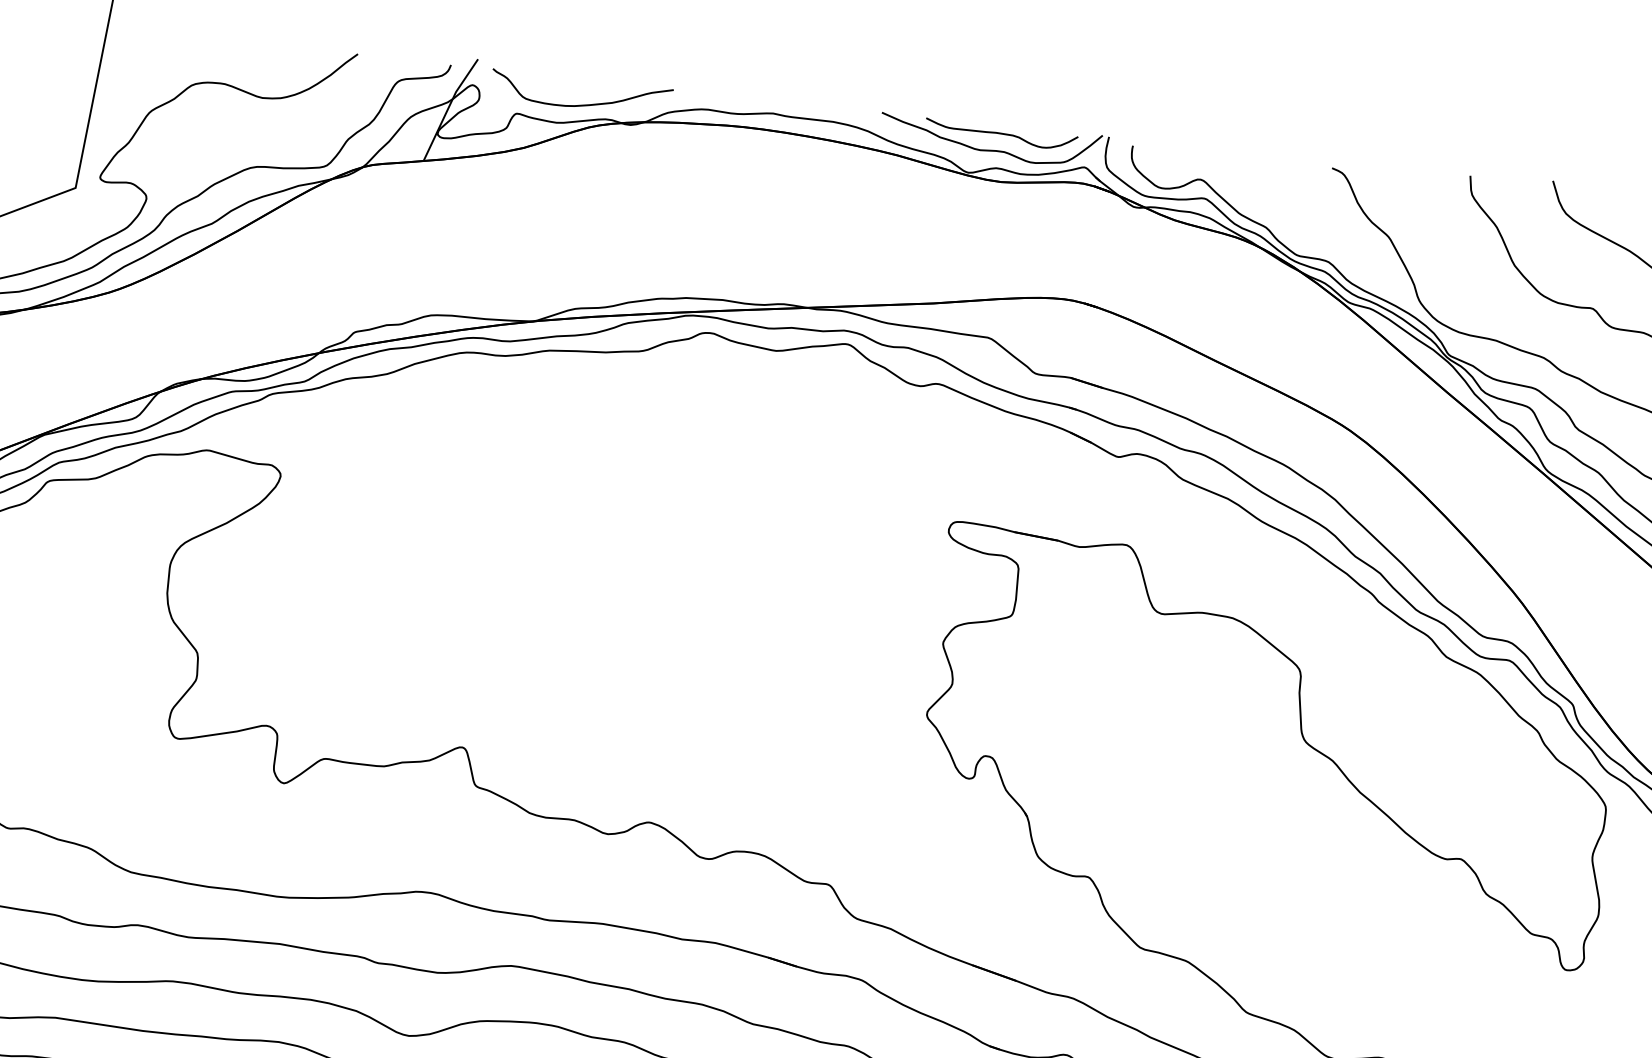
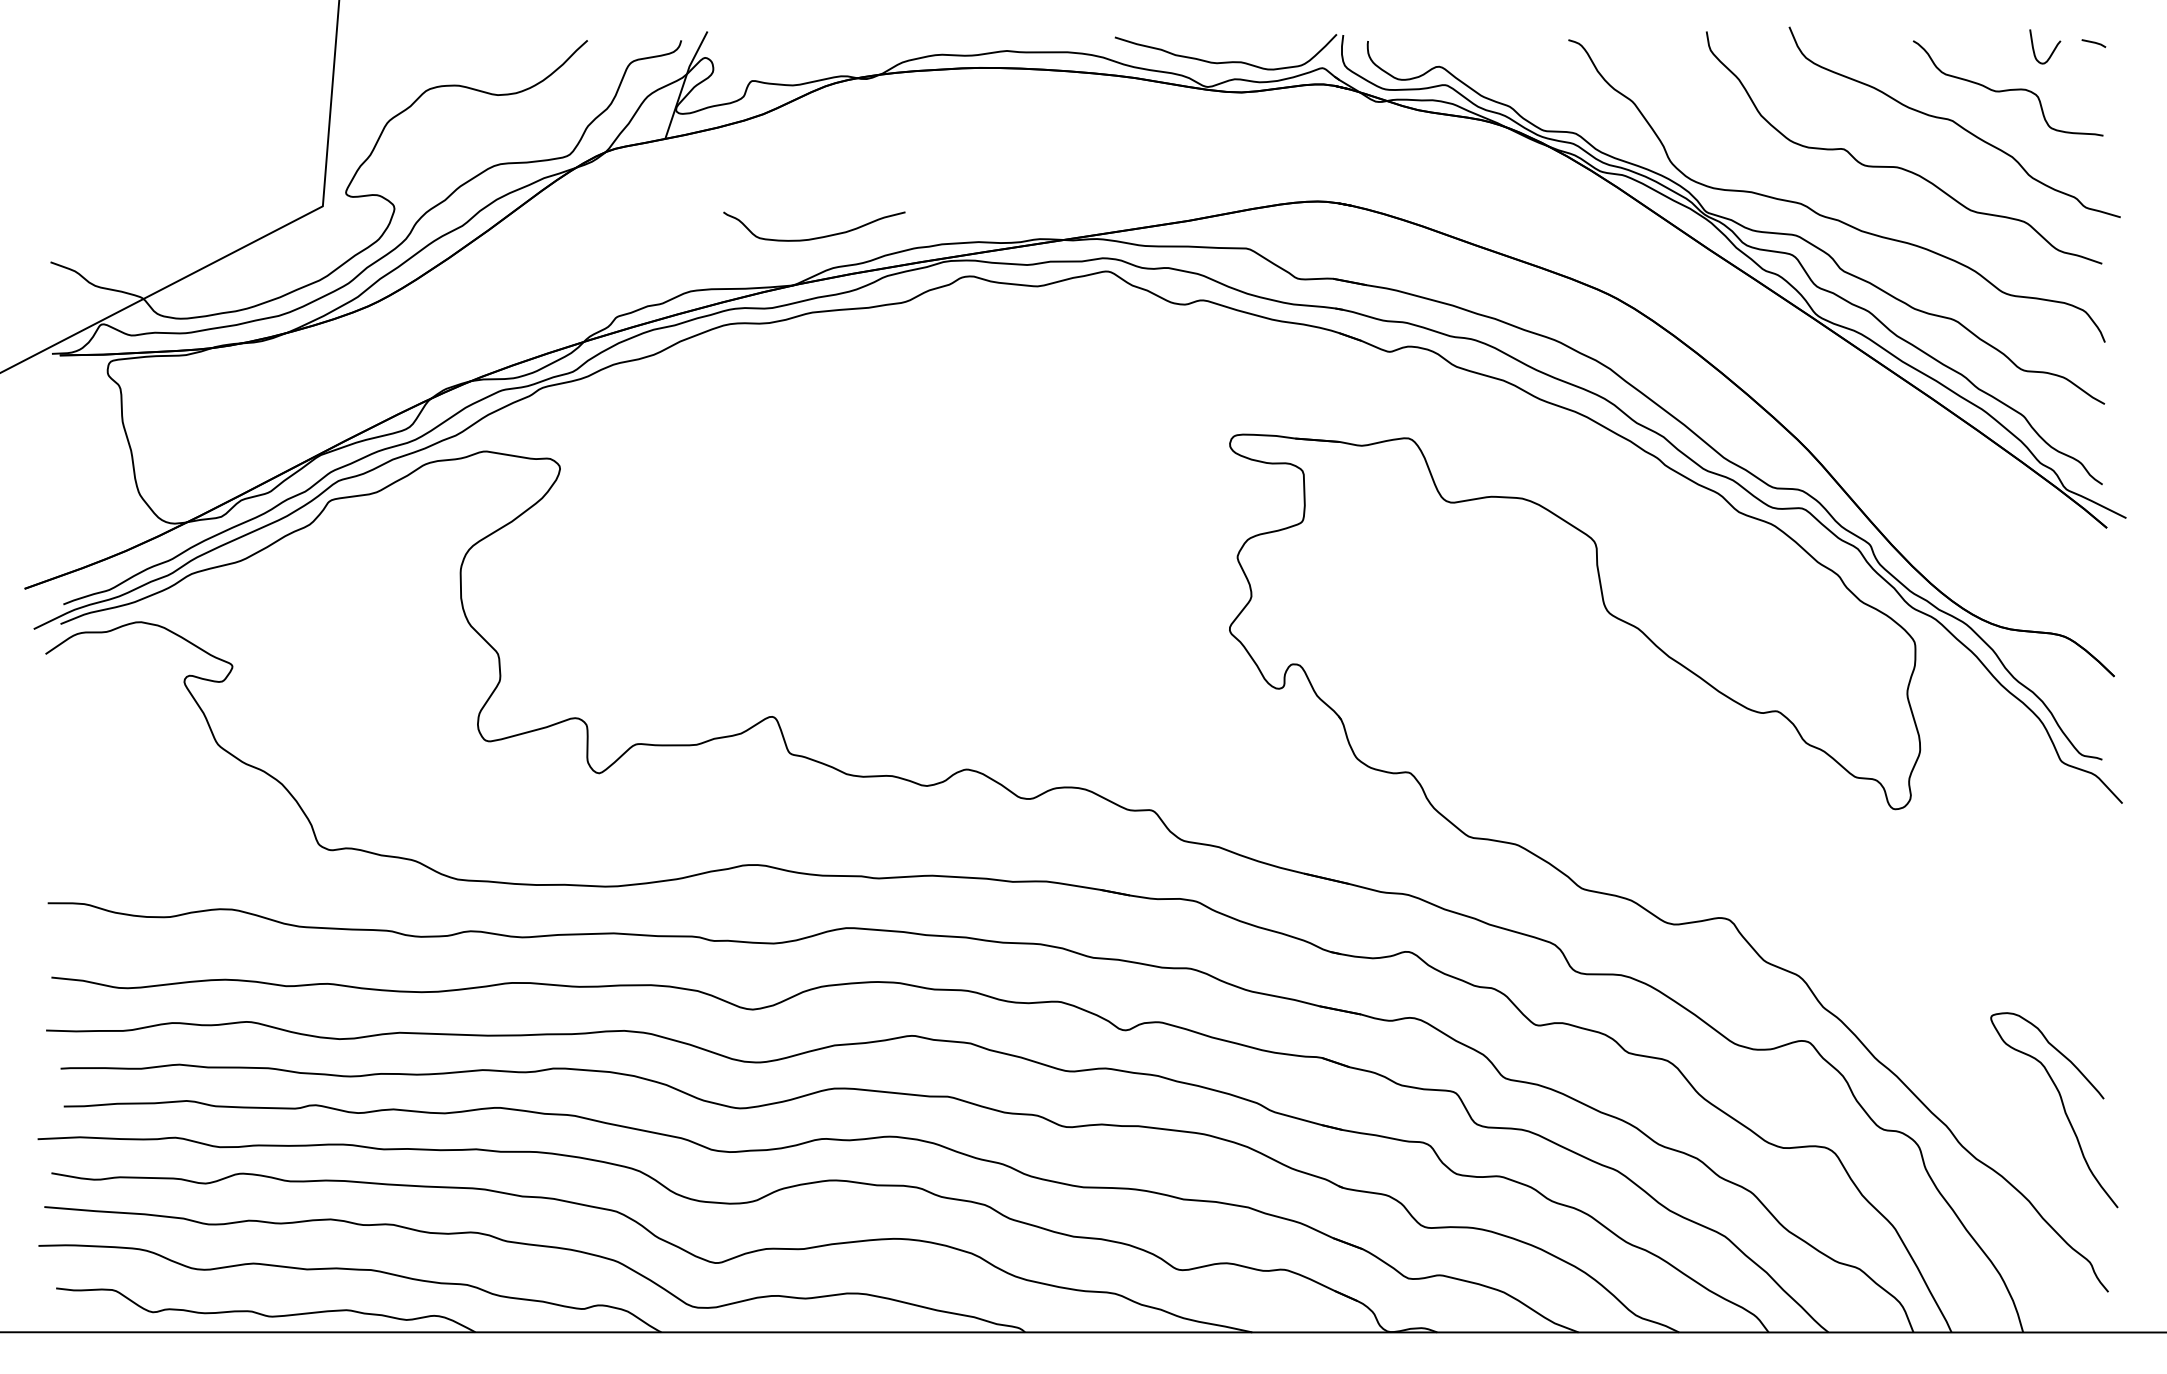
curve: (580, 104) -> (814, 237), moved
curve: (1000, 134) -> (1235, 45), removed

